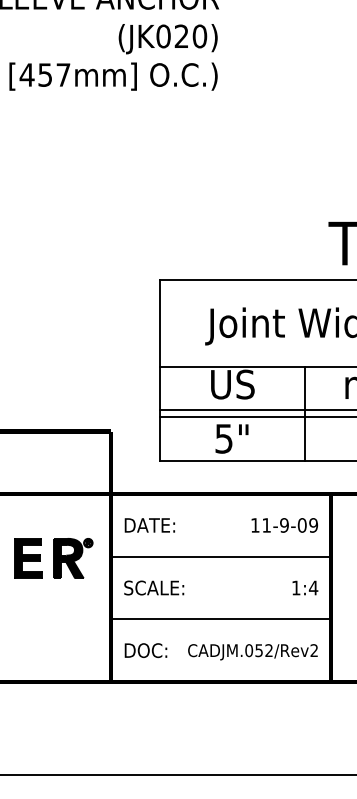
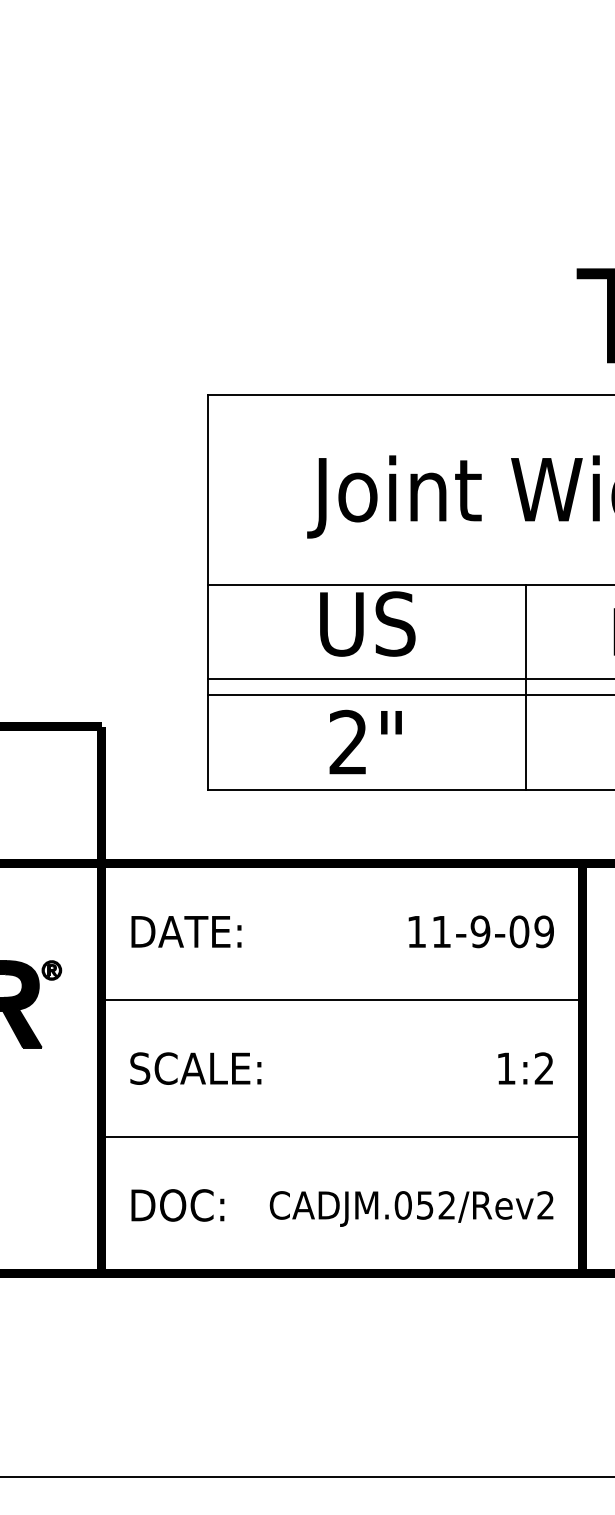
text: (223, 438) -> (347, 741), 5" -> 2"
text: (313, 587) -> (543, 1067), 1:4 -> 1:2

